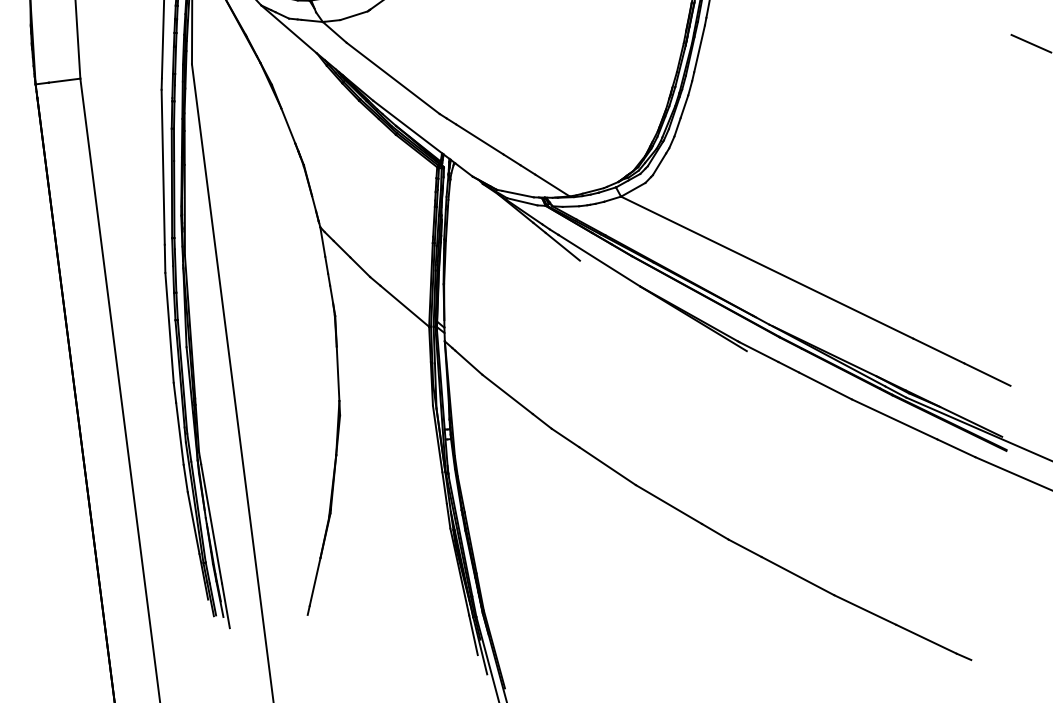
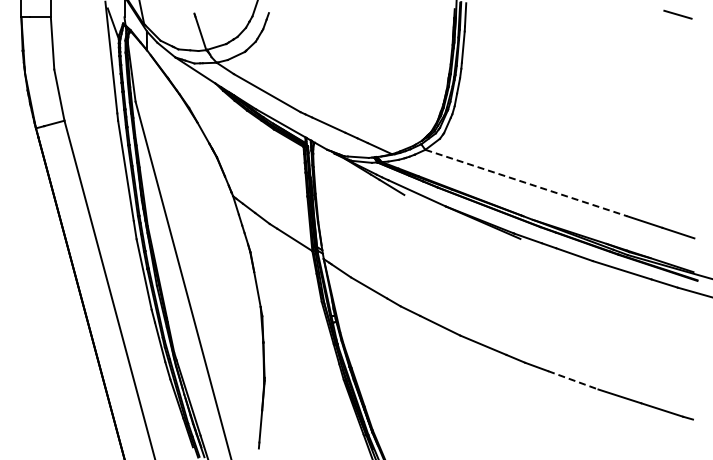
line: (767, 268) -> (526, 183), solid -> dashed
line: (798, 576) -> (573, 380), solid -> dashed

